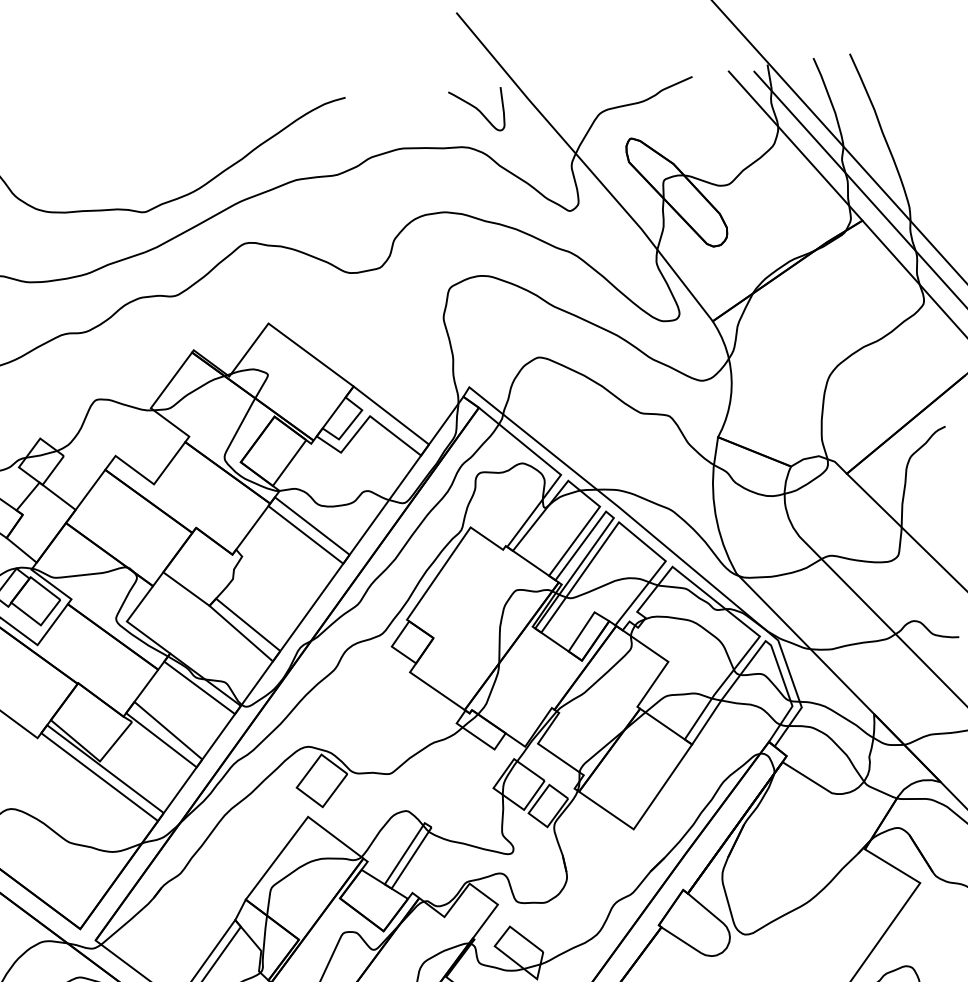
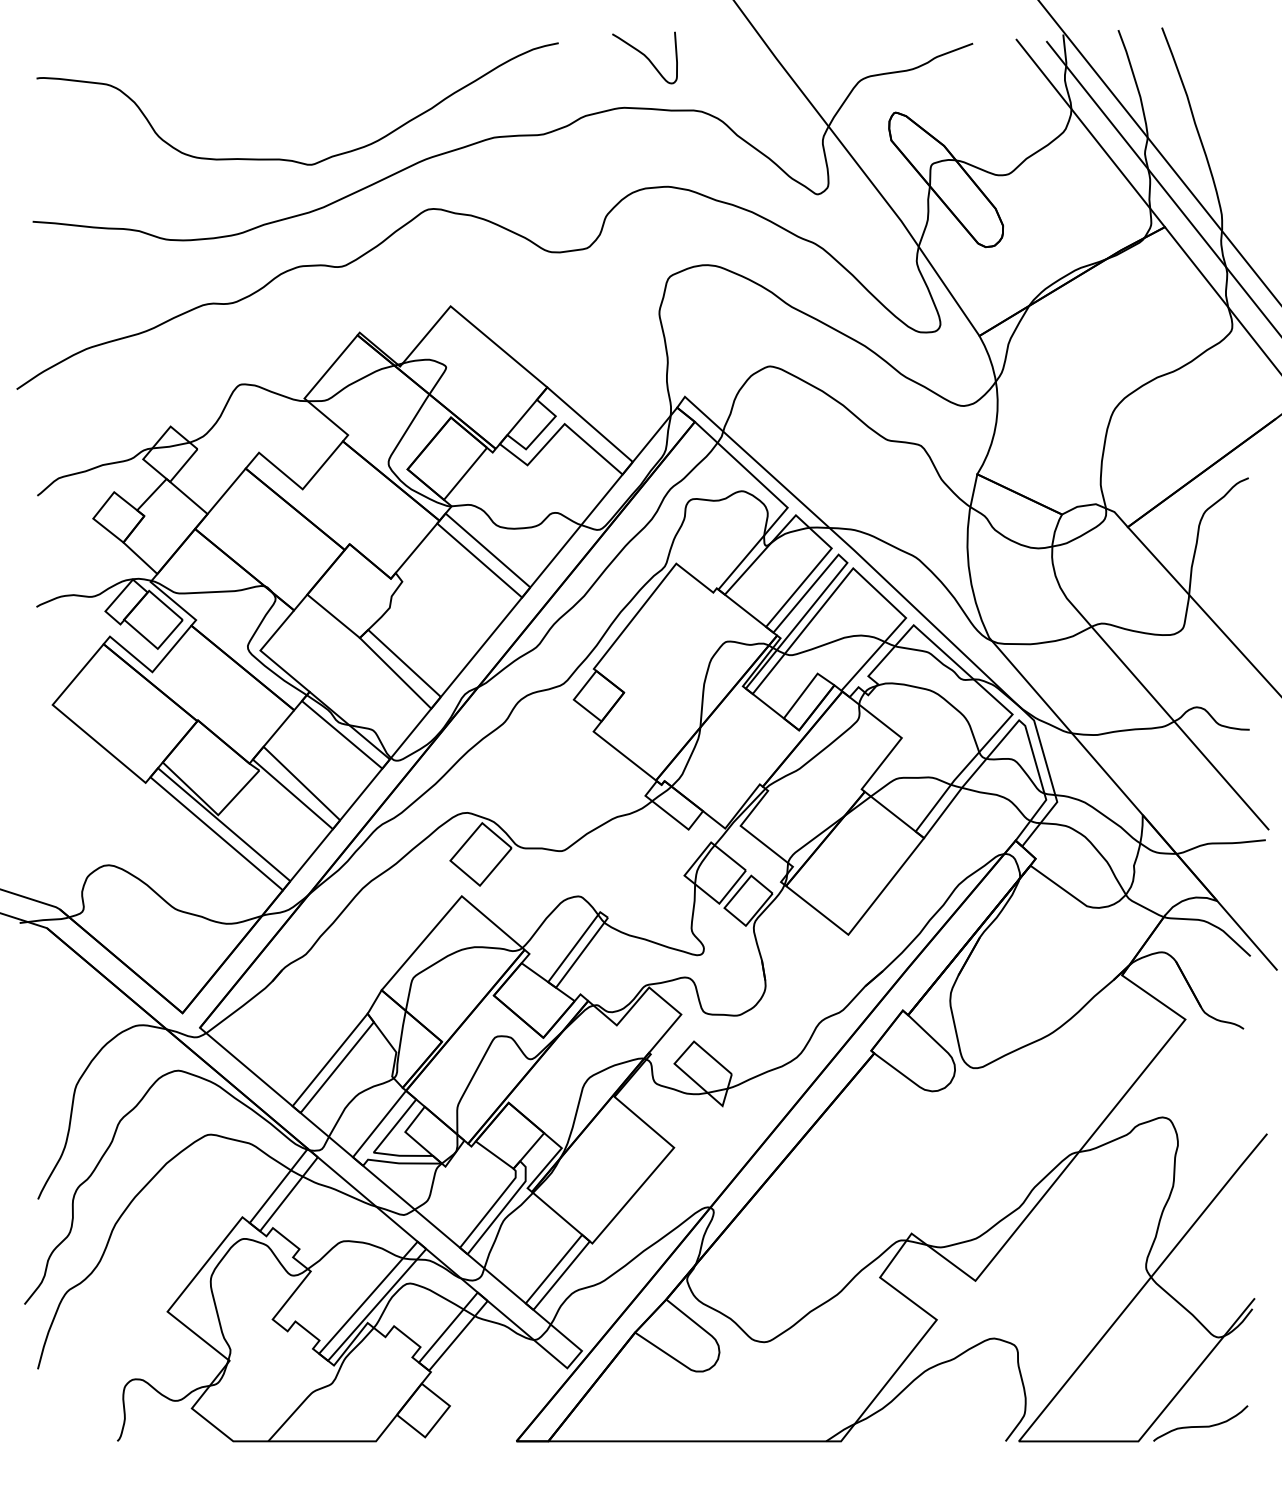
curve: (476, 109) -> (644, 56), moved

